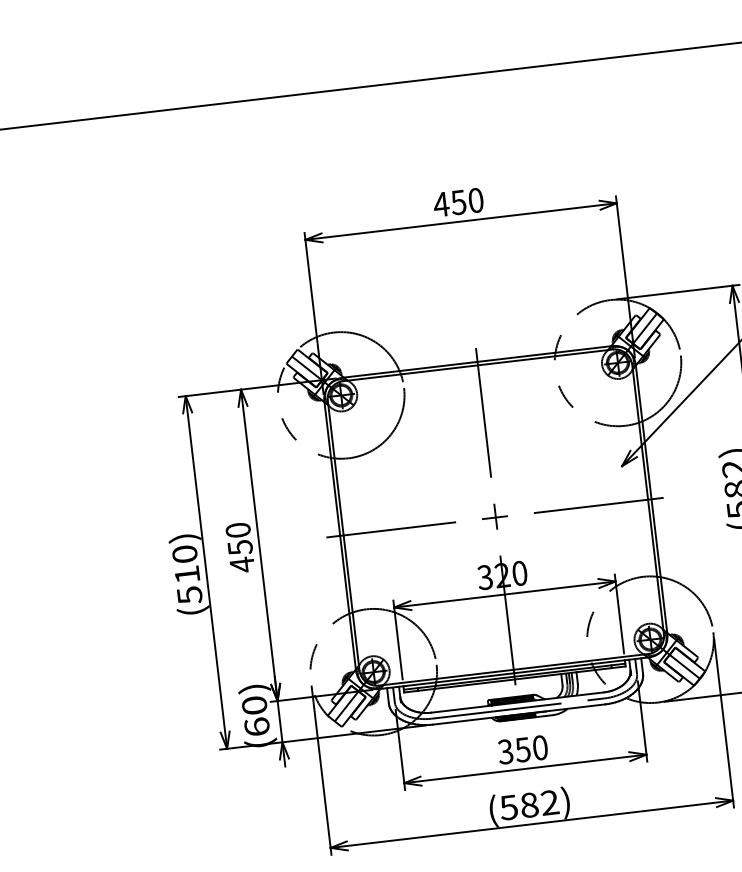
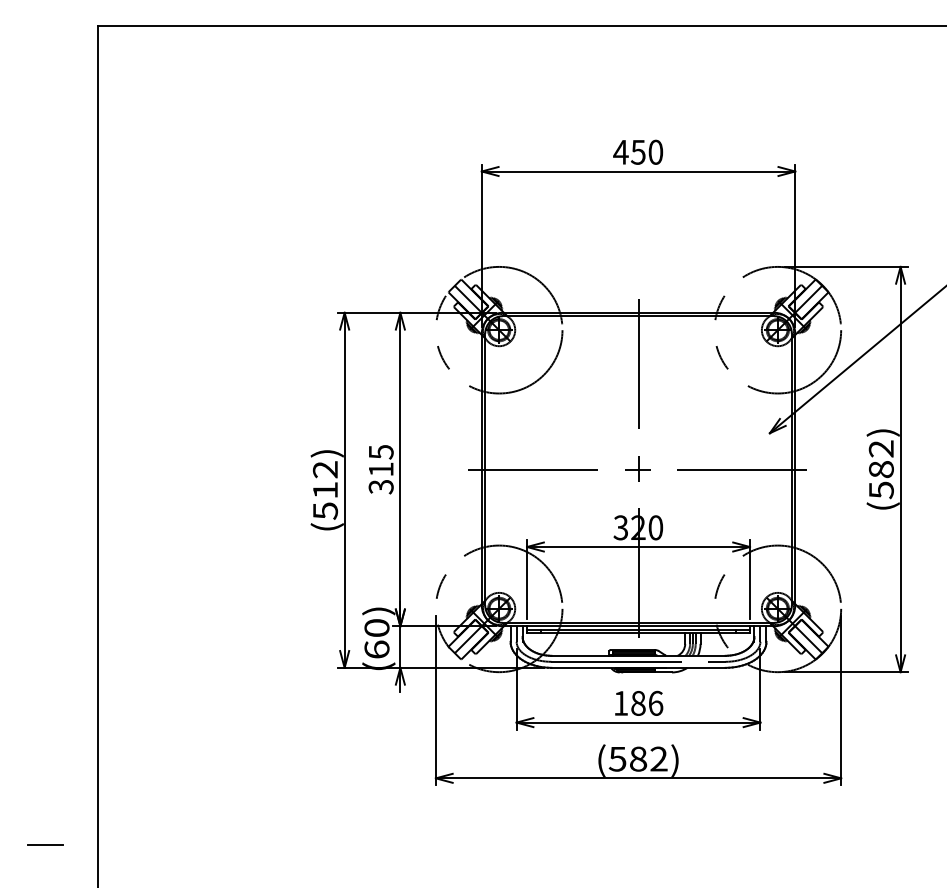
text: (239, 547) -> (380, 469), 450 -> 315
text: (184, 554) -> (325, 469), (510) -> (512)
text: (523, 748) -> (638, 702), 350 -> 186

